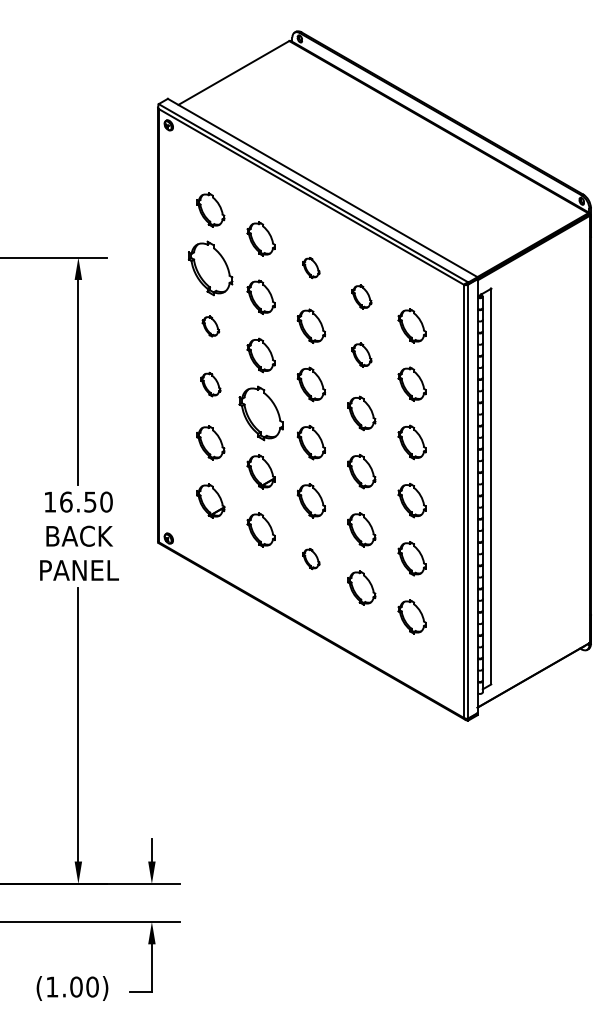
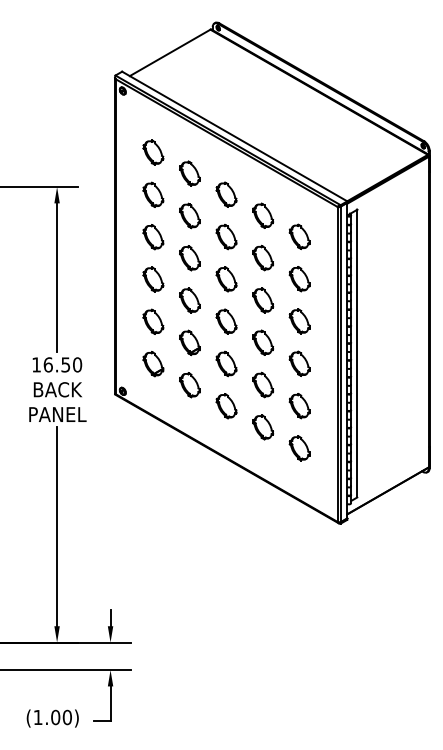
part: (210, 267) -> (153, 194), size x0.62
part: (310, 267) -> (225, 194), size x1.67
part: (361, 296) -> (262, 215), size x1.43
part: (210, 326) -> (153, 237), size x1.67
part: (361, 354) -> (262, 257), size x1.43
part: (210, 384) -> (153, 279), size x1.43
part: (260, 413) -> (189, 300), size x0.62
part: (310, 558) -> (225, 405), size x1.67

